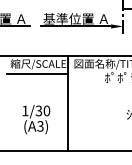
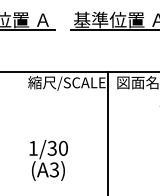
line: (37, 74) -> (65, 97), removed
text: (36, 119) -> (48, 160), moved

